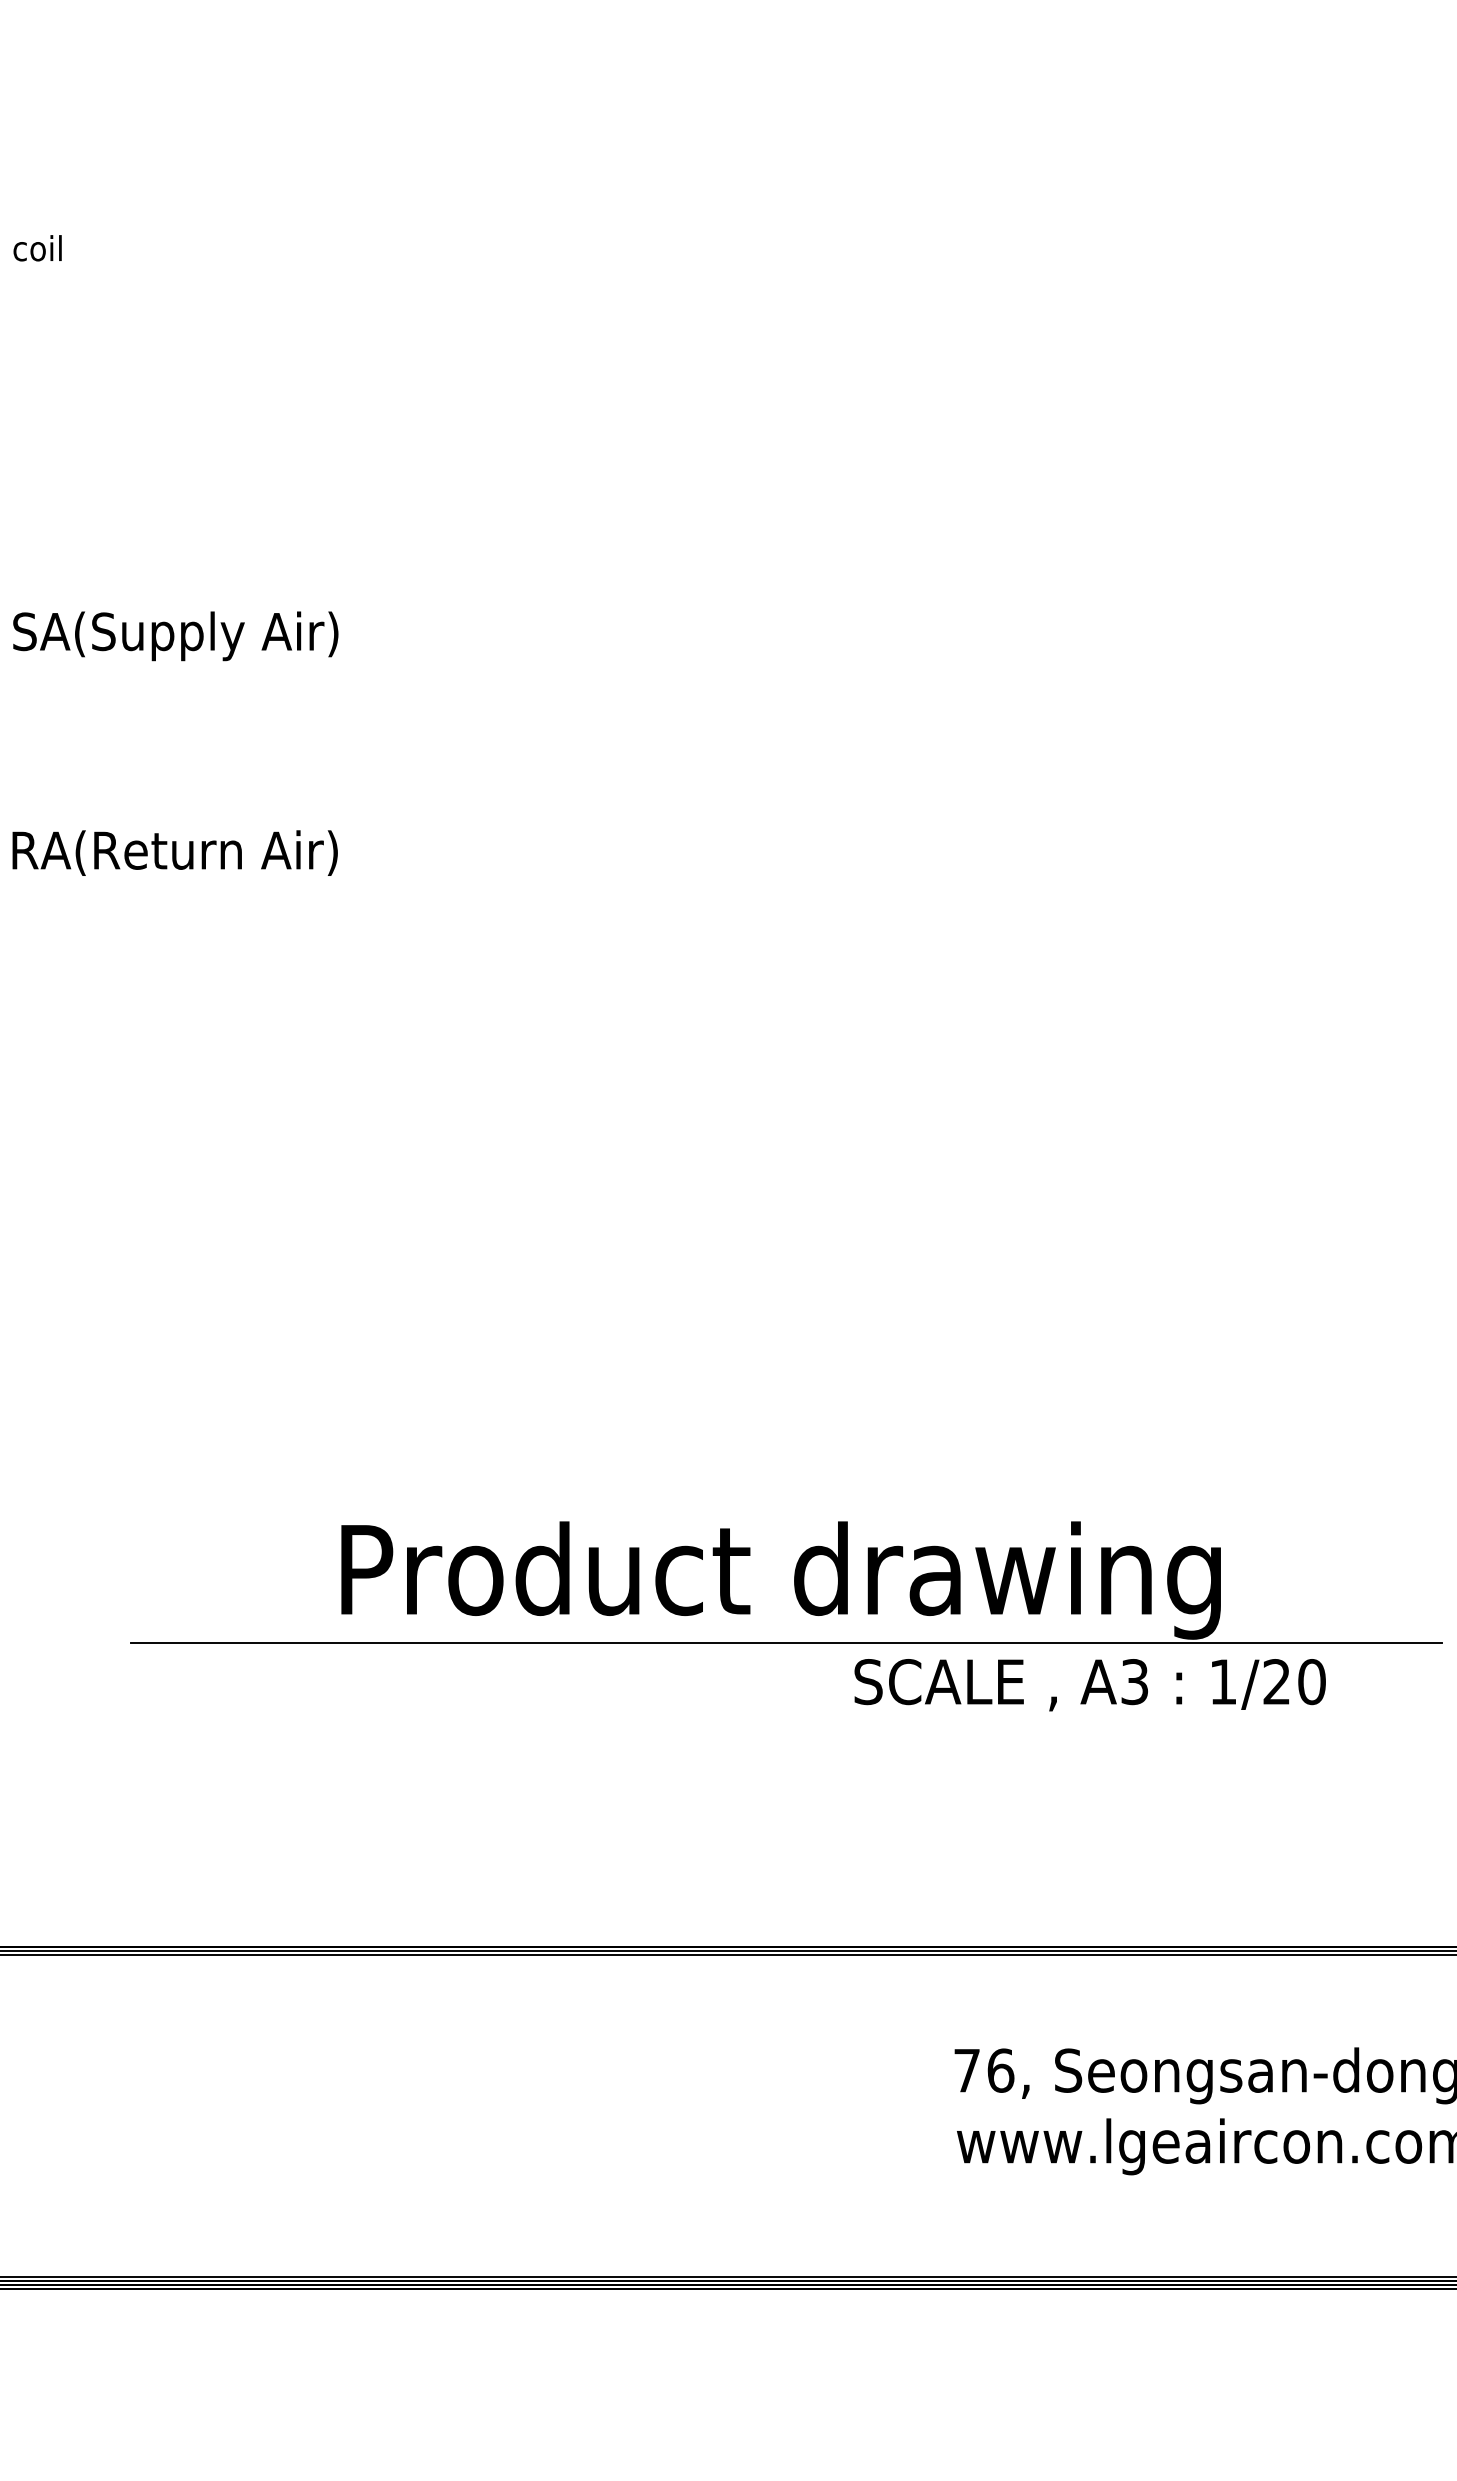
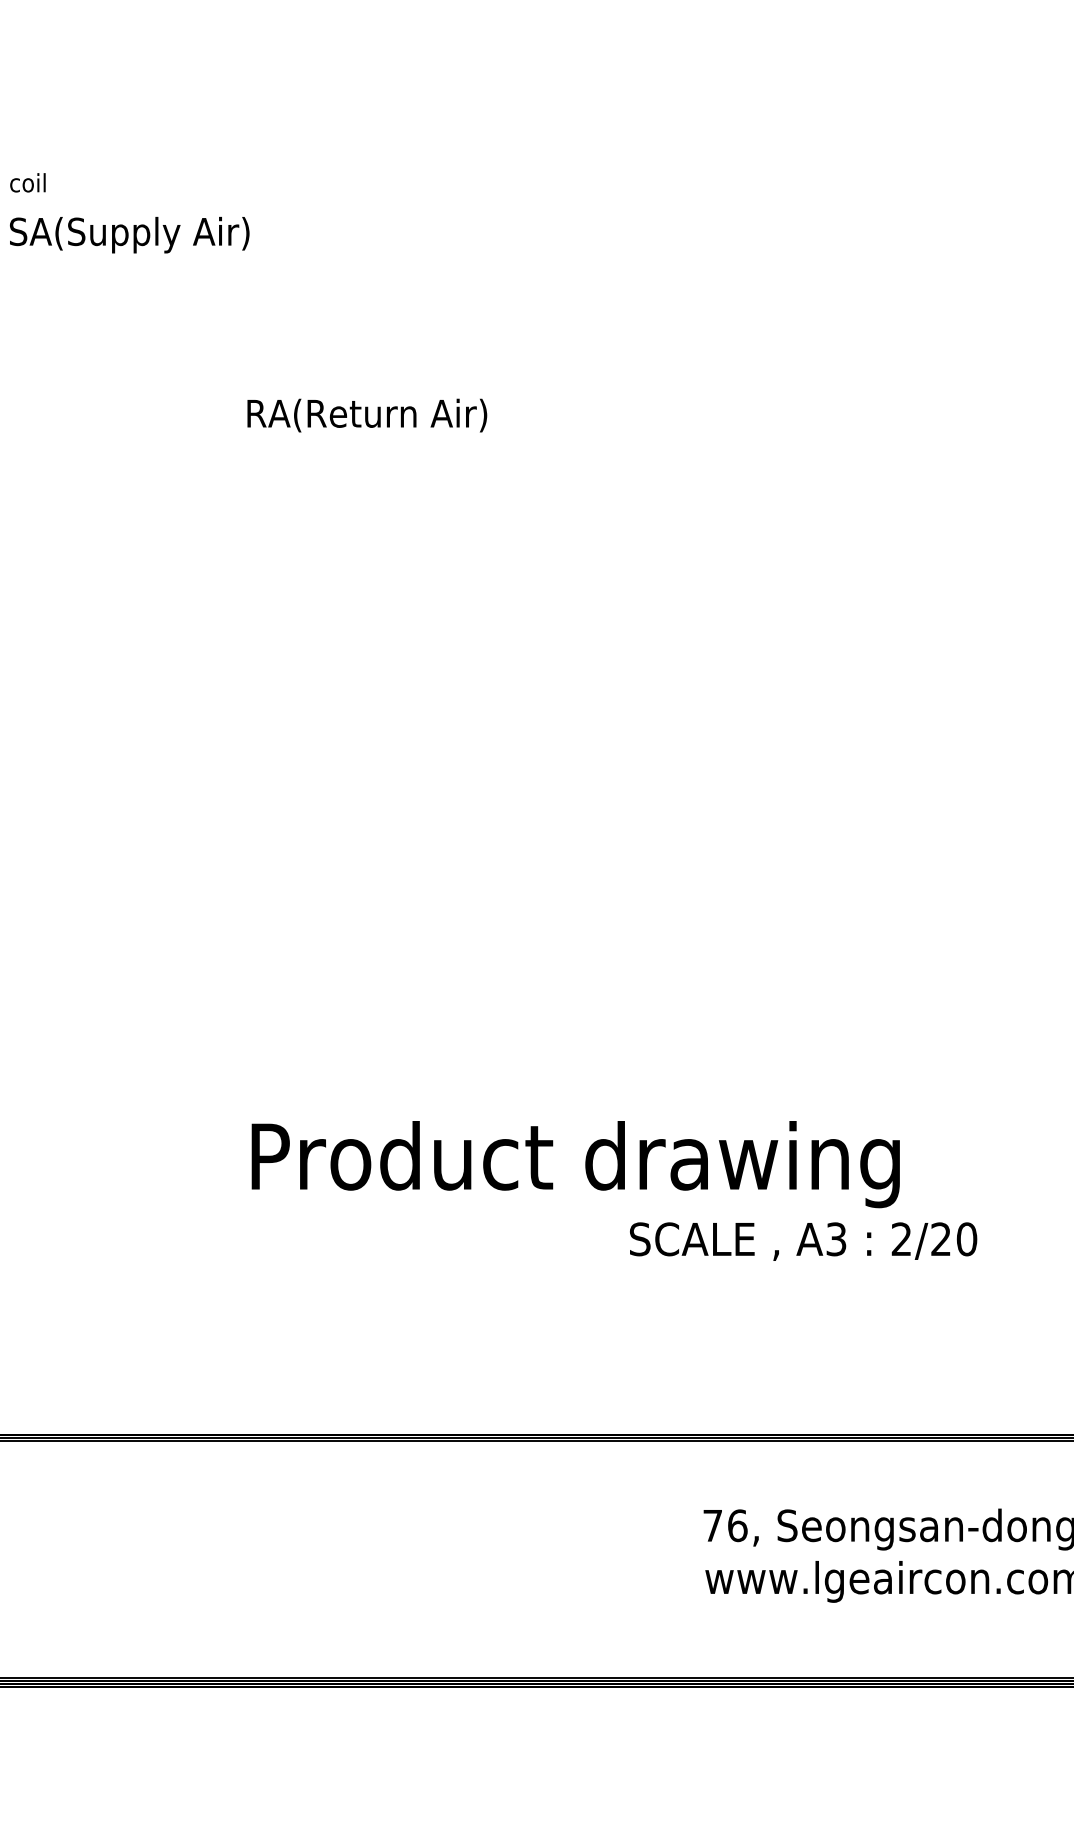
text: (175, 636) -> (129, 235), moved
text: (174, 852) -> (366, 415), moved
line: (785, 1642) -> (579, 1210), removed
text: (1222, 1681) -> (901, 1238), 1/20 -> 2/20

